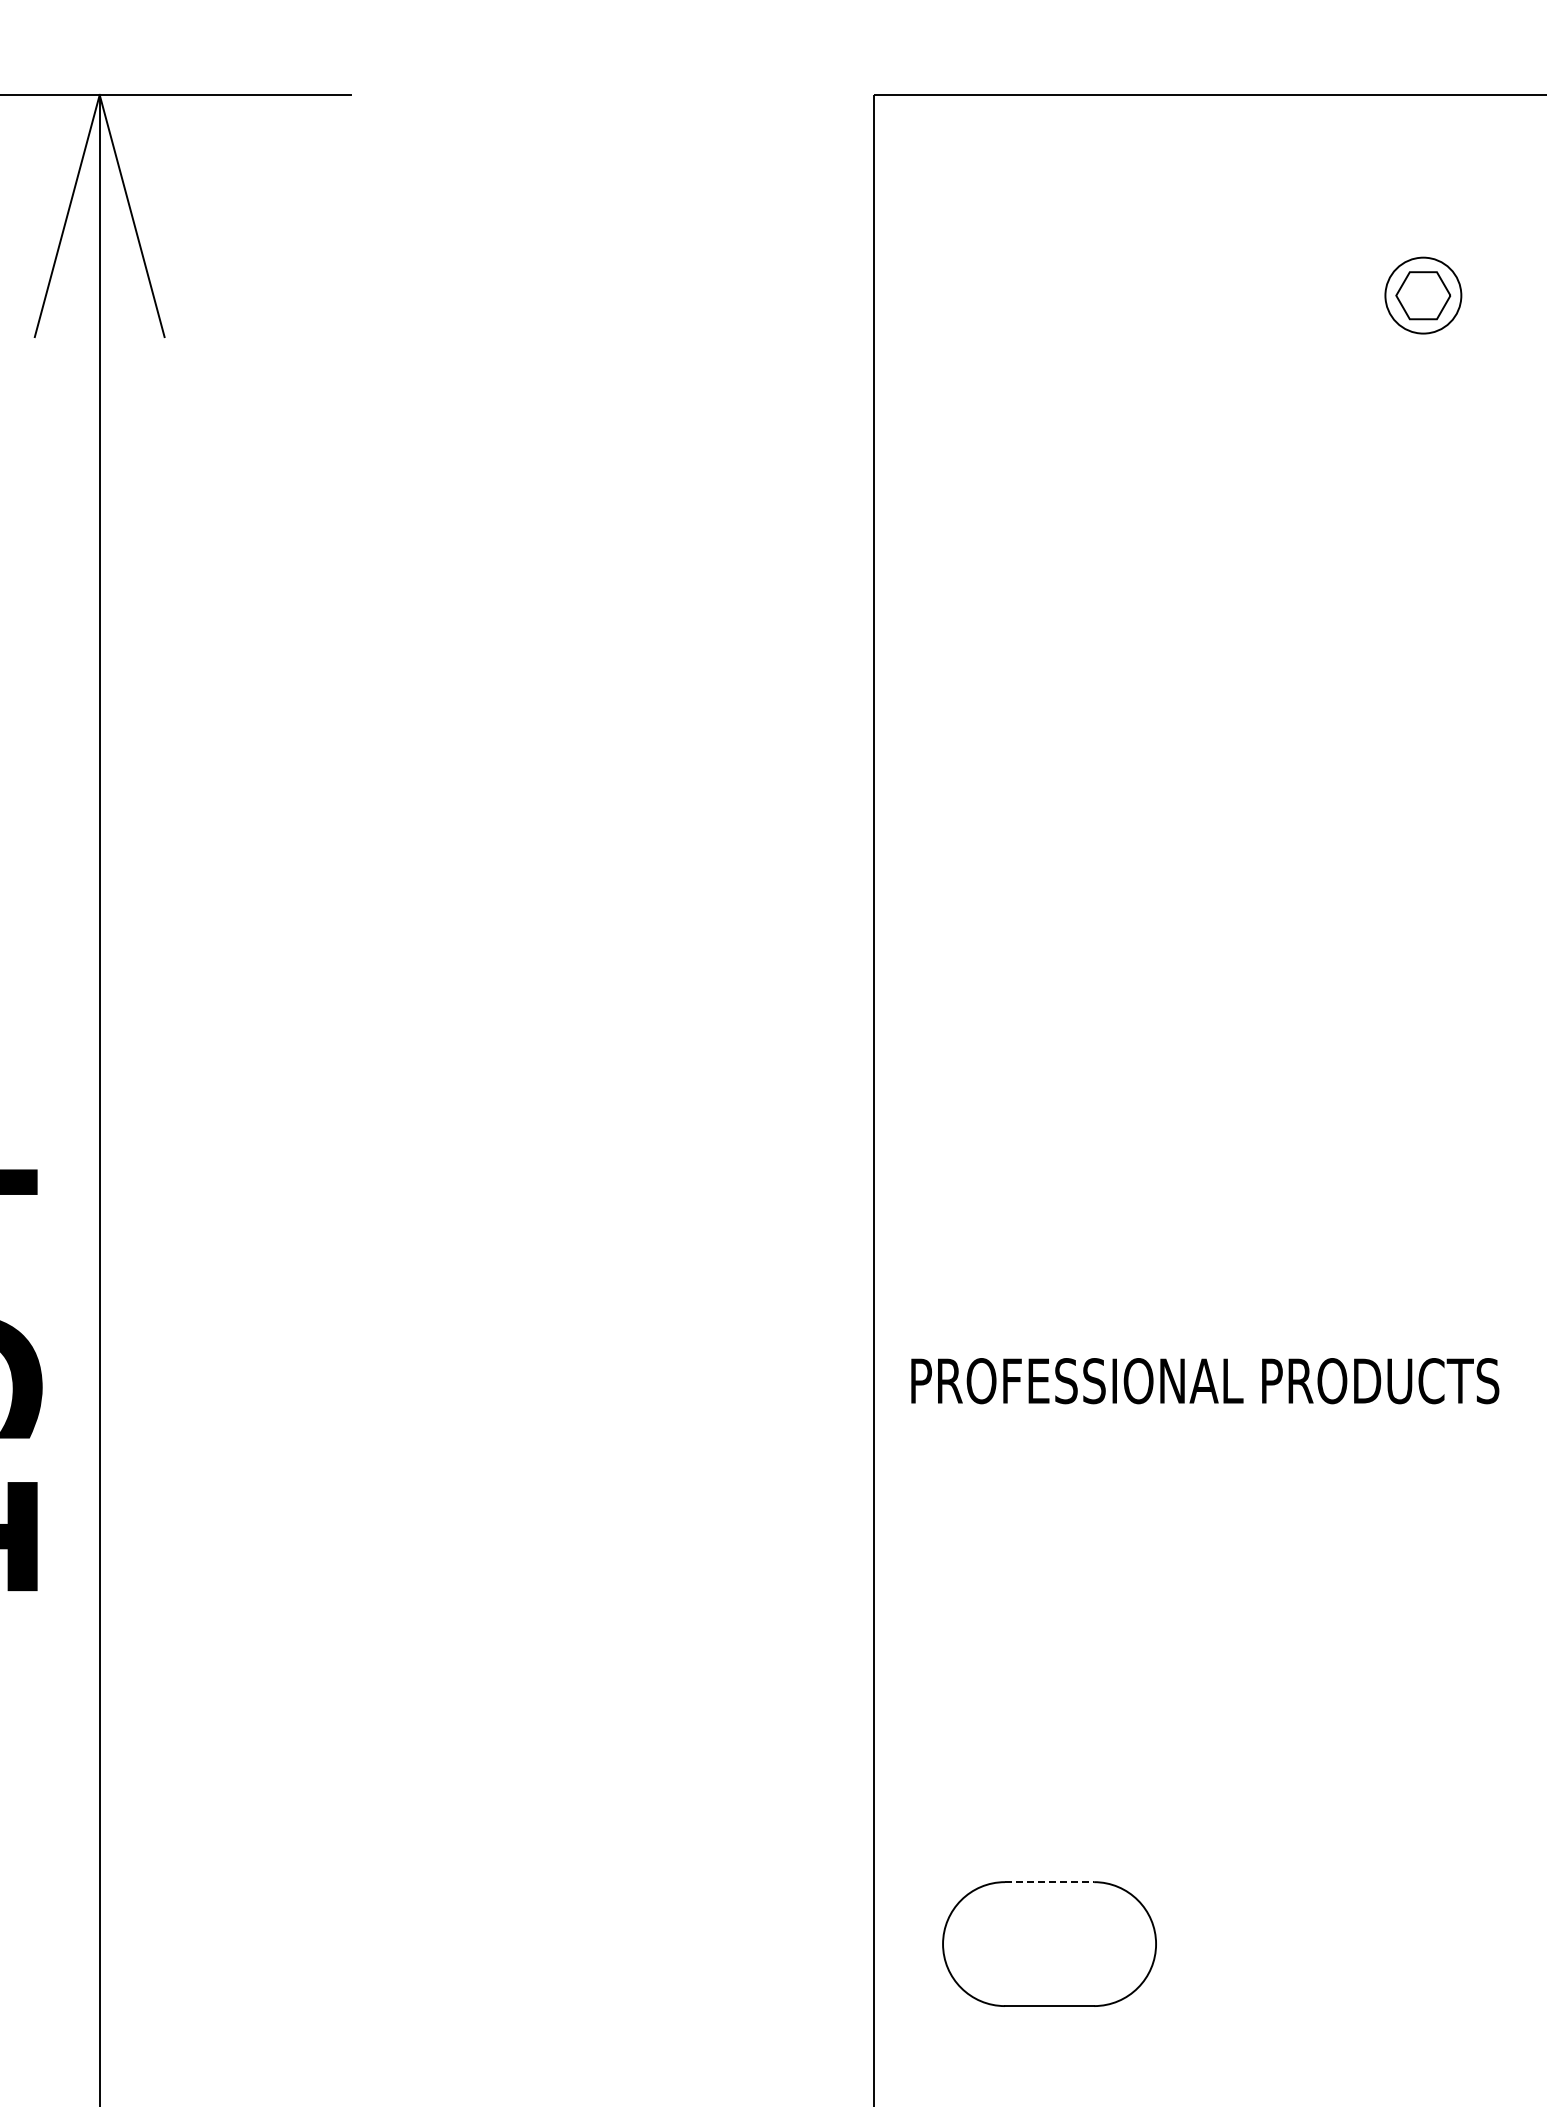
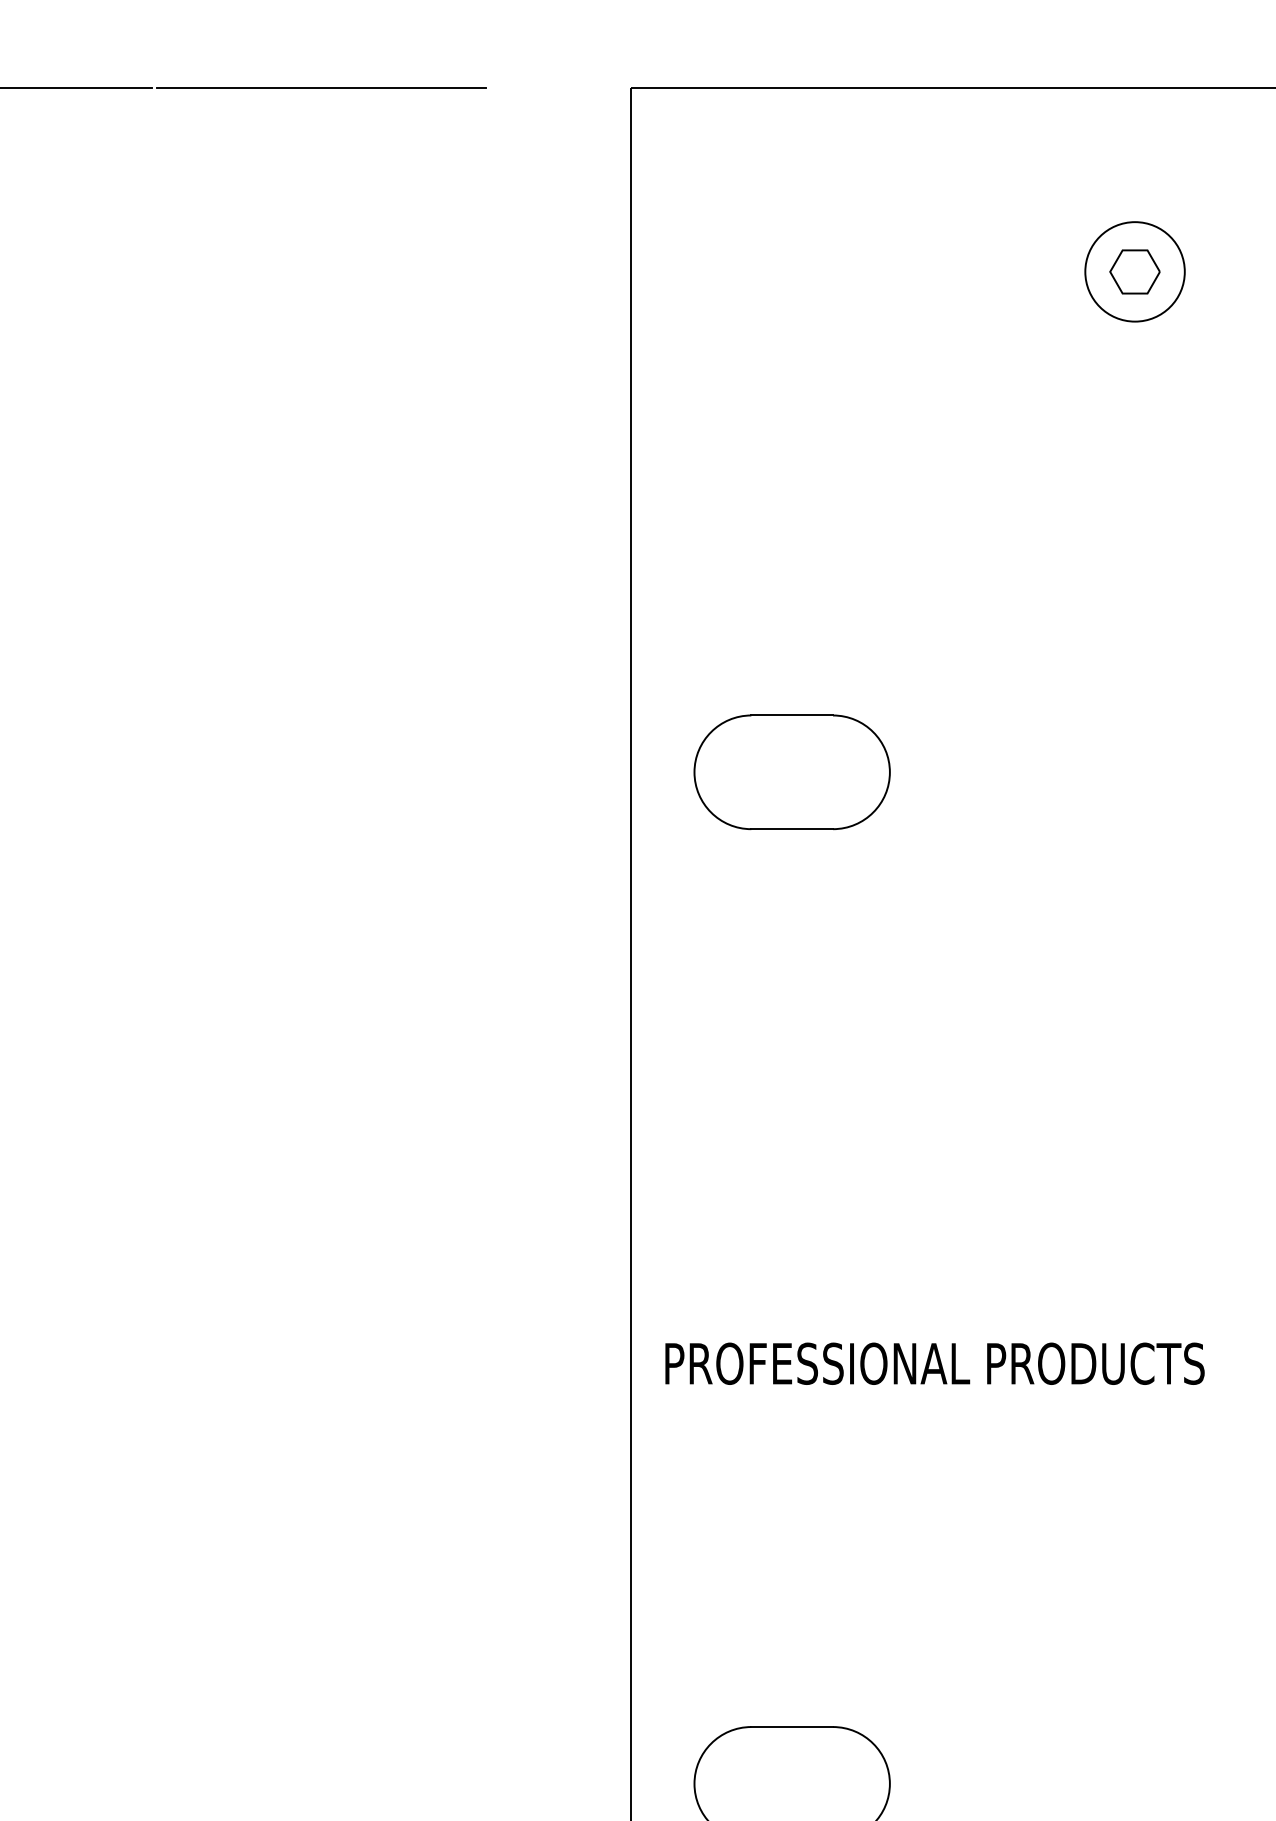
line: (536, 94) -> (321, 87), added
circle: (1423, 295) -> (1135, 271), size x1.43
part: (1049, 841) -> (792, 772), added
text: (1205, 1381) -> (935, 1364), moved
line: (1049, 1882) -> (792, 1727), dashed -> solid

